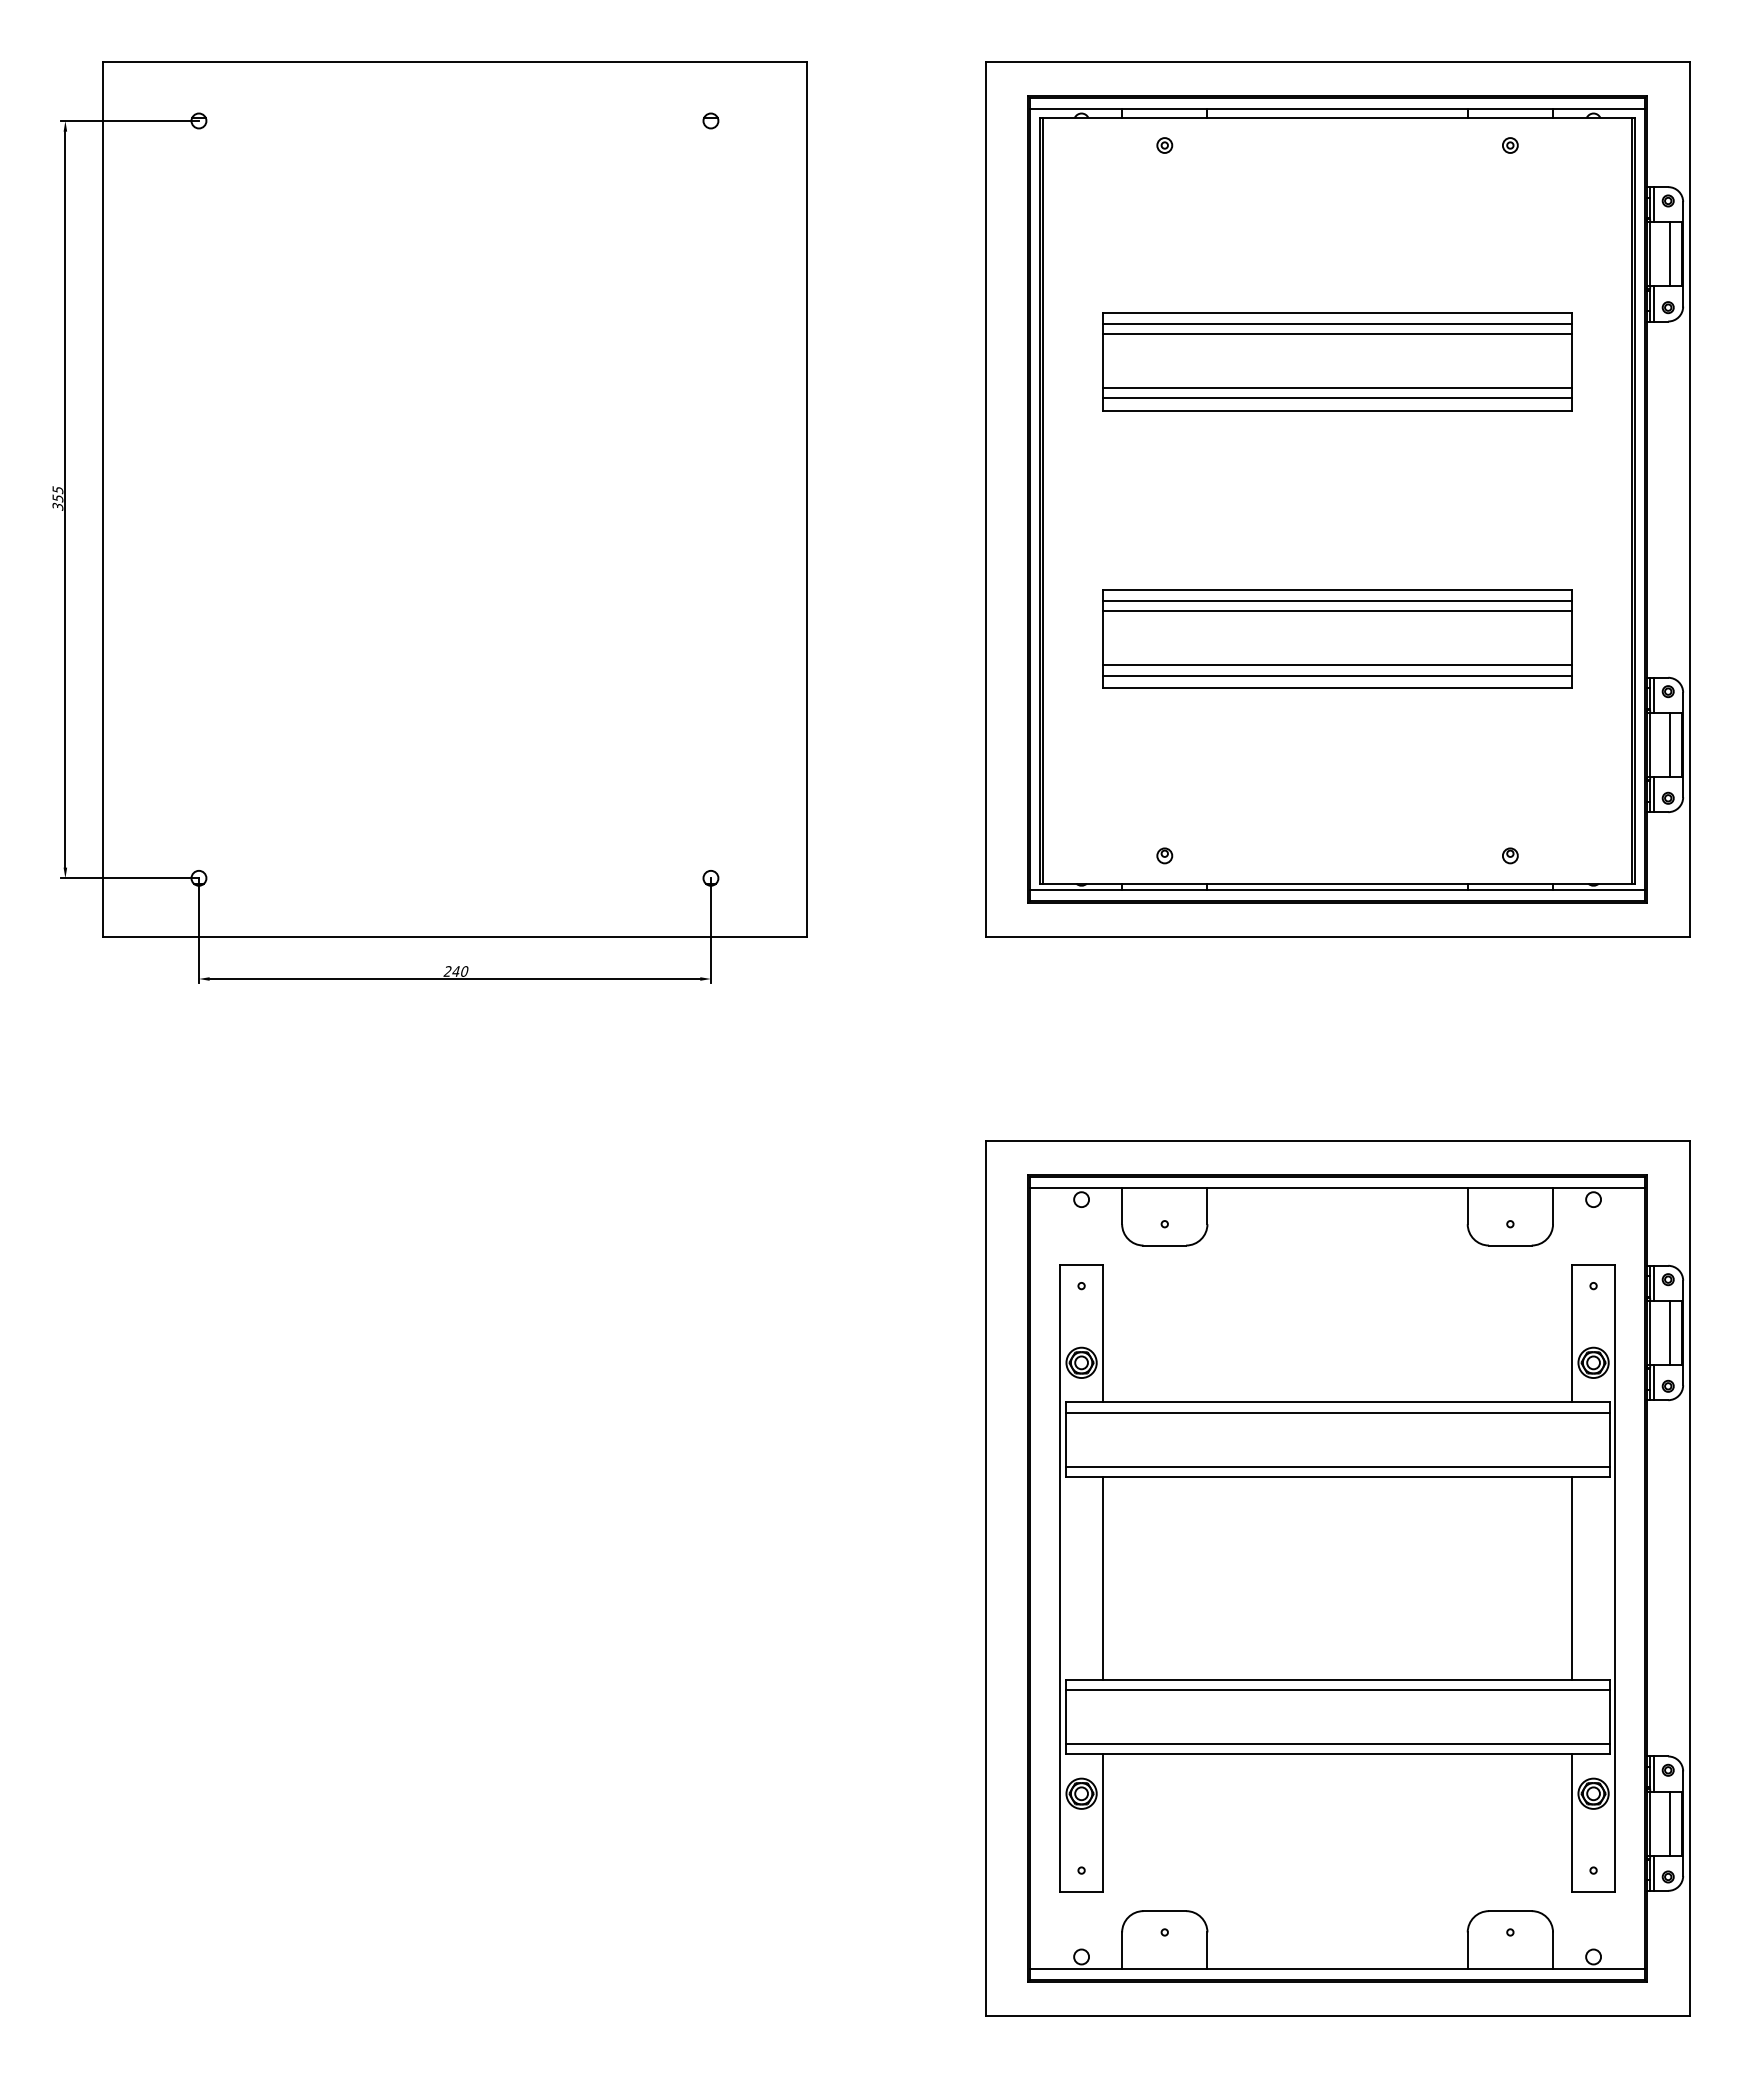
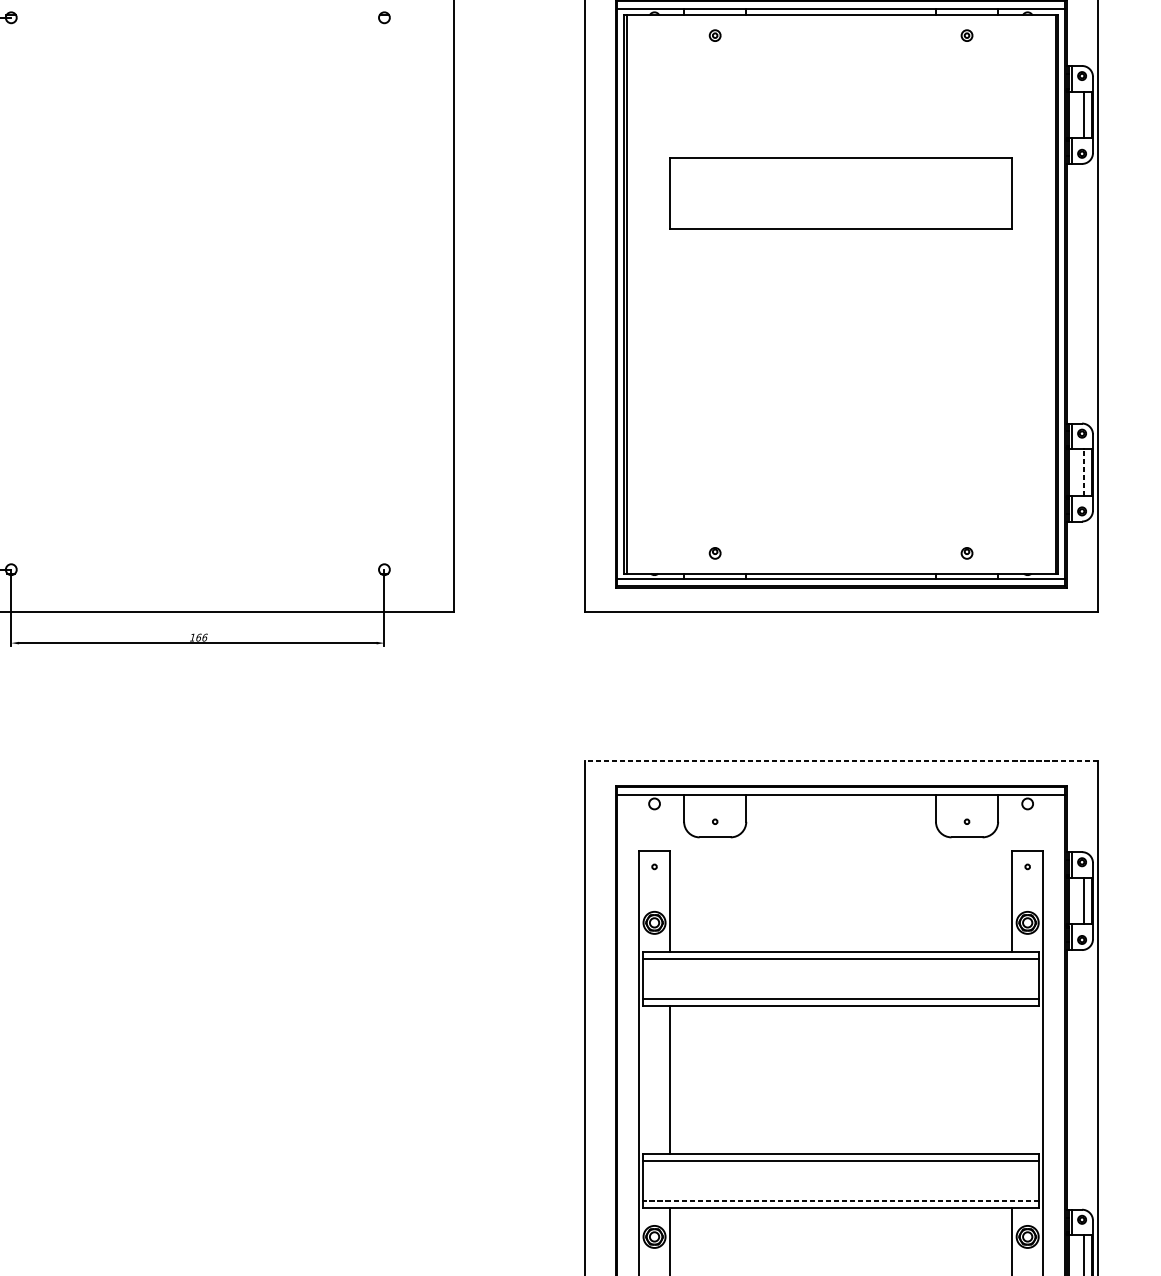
line: (1337, 323) -> (841, 165), removed
line: (1337, 333) -> (841, 172), removed
line: (1337, 388) -> (841, 212), removed
line: (1337, 398) -> (841, 220), removed
part: (1337, 638) -> (841, 394), removed
line: (1670, 744) -> (1083, 472), solid -> dashed
text: (455, 971) -> (198, 637), 240 -> 166
line: (1337, 1141) -> (841, 761), solid -> dashed
line: (1572, 1578) -> (1012, 1080), removed
line: (1337, 1744) -> (841, 1201), solid -> dashed

